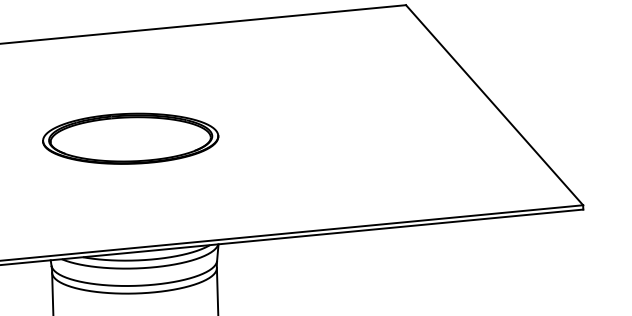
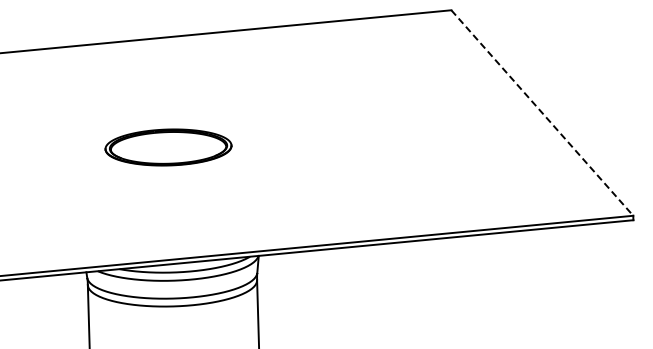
line: (494, 105) -> (542, 113), solid -> dashed
part: (130, 138) -> (168, 147), size x0.7

